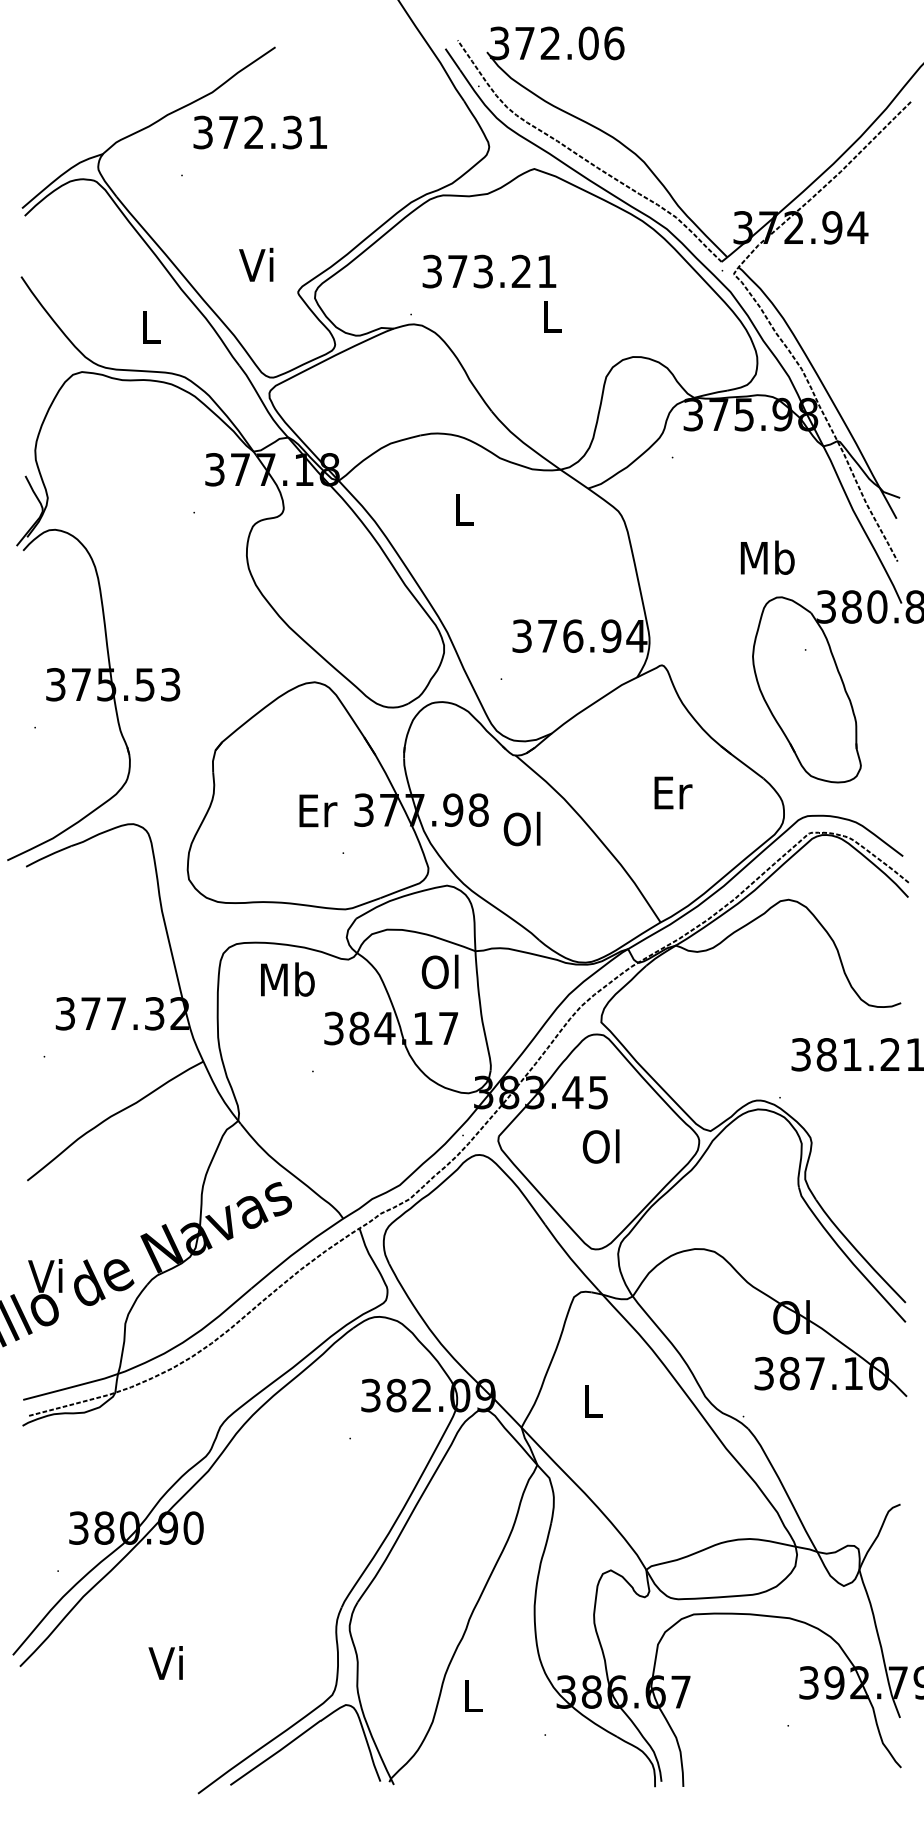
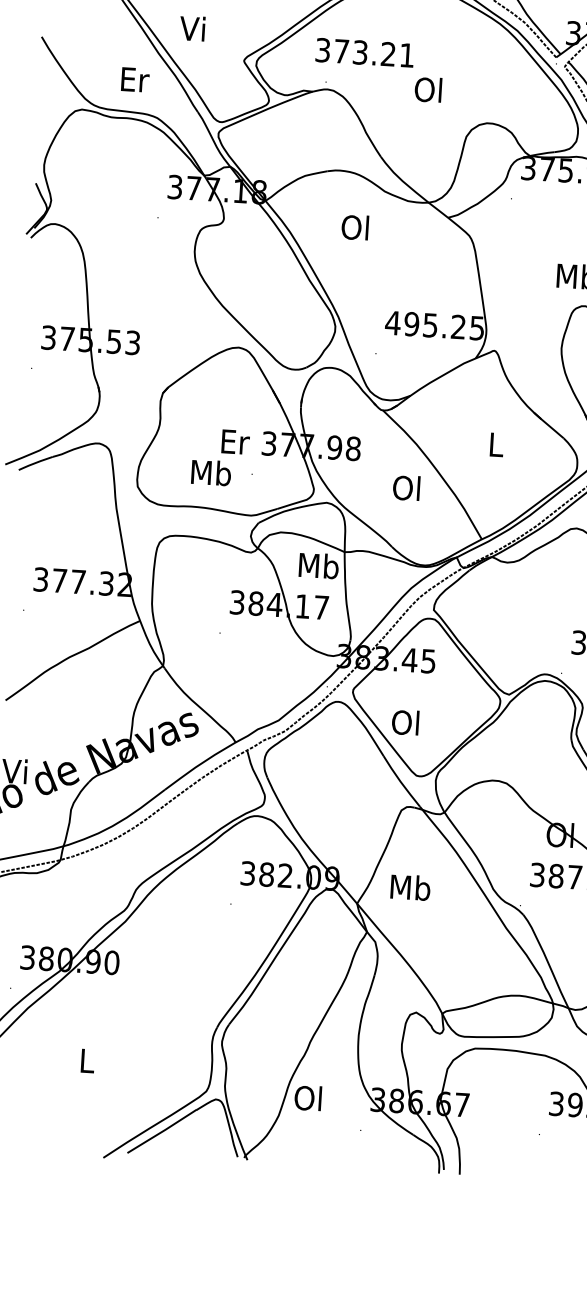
text: (256, 264) -> (192, 28), moved
text: (489, 271) -> (364, 52), moved
text: (550, 316) -> (428, 89), L -> Ol
text: (152, 327) -> (135, 80), L -> Er
text: (462, 509) -> (355, 227), L -> Ol
text: (579, 635) -> (435, 325), 376.94 -> 495.25
text: (673, 792) -> (497, 444), Er -> L
text: (521, 828) -> (406, 487), moved
text: (441, 971) -> (318, 565), Ol -> Mb
text: (287, 979) -> (211, 472), moved
text: (600, 1146) -> (405, 722), moved
text: (592, 1401) -> (410, 887), L -> Mb
text: (165, 1662) -> (85, 1060), Vi -> L
text: (470, 1695) -> (307, 1098), L -> Ol

